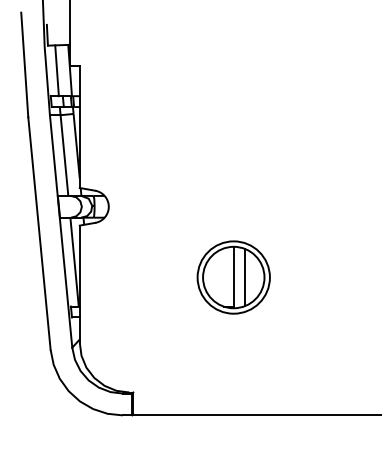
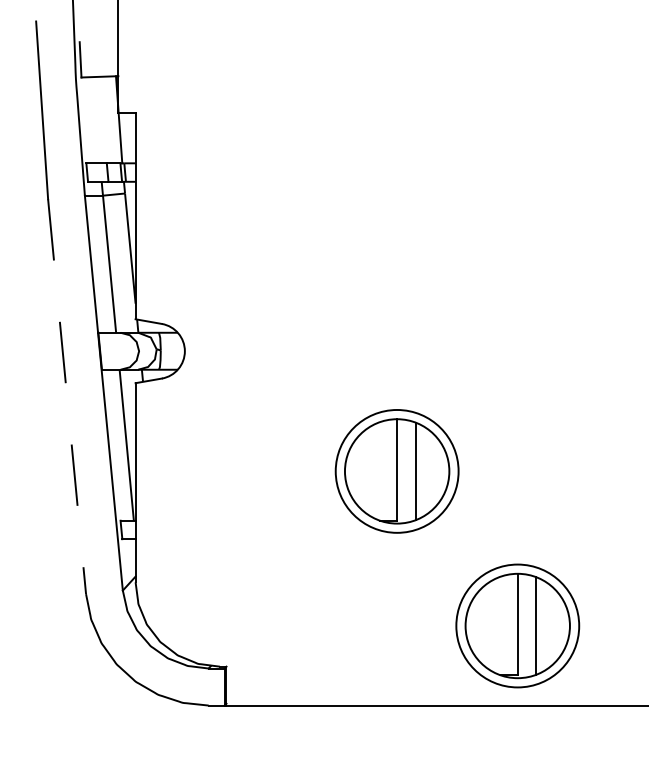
line: (56, 70) -> (96, 119), removed
line: (39, 233) -> (67, 396), solid -> dashed
part: (304, 368) -> (517, 625), added

